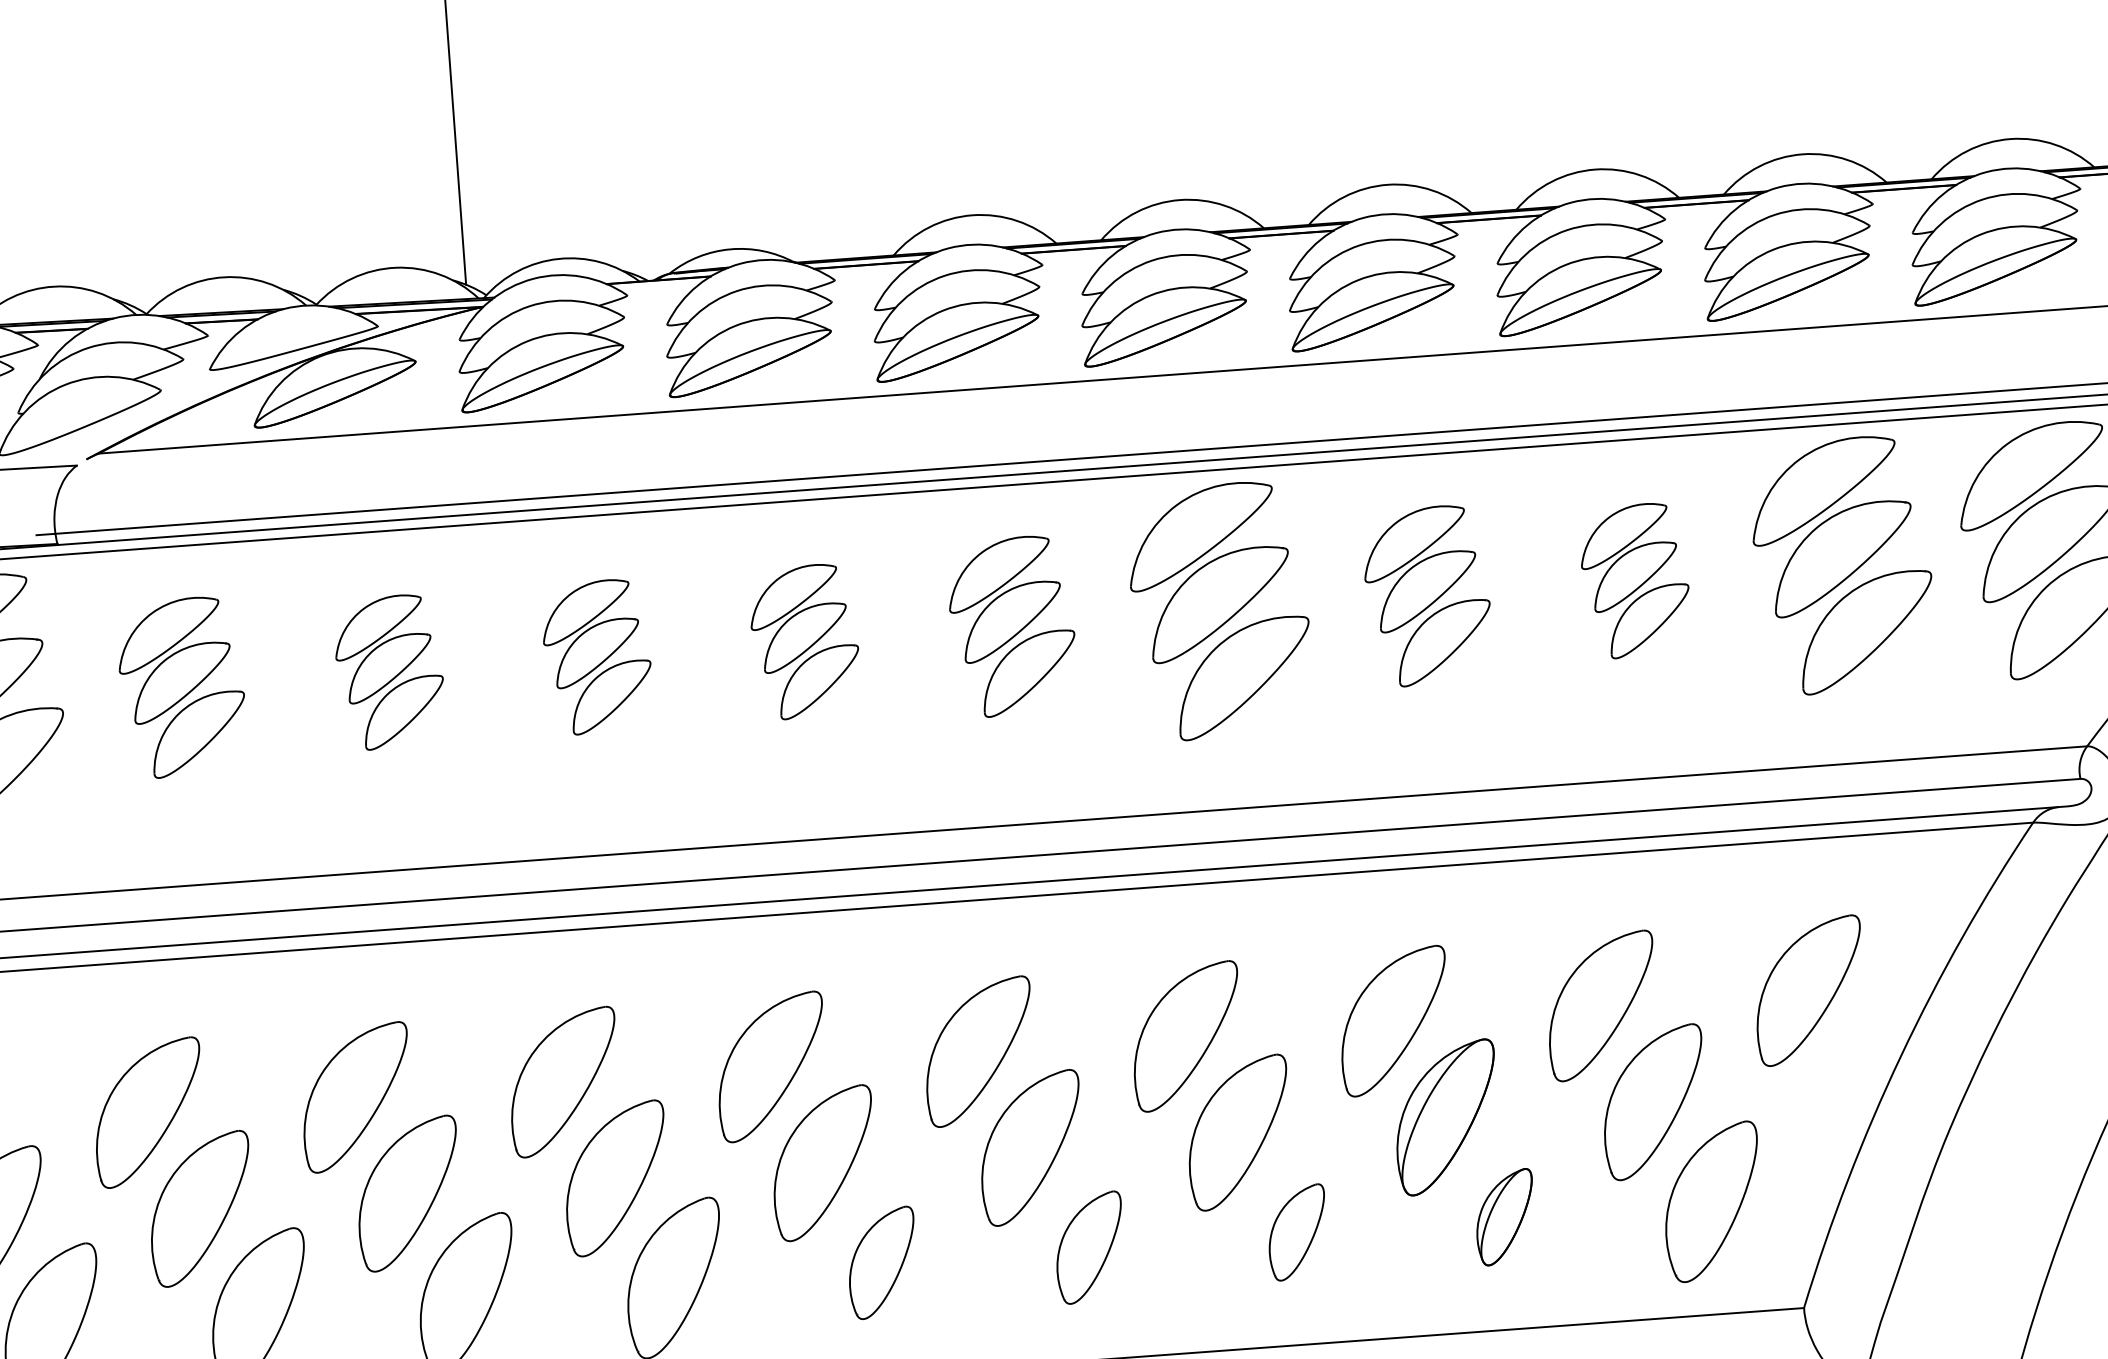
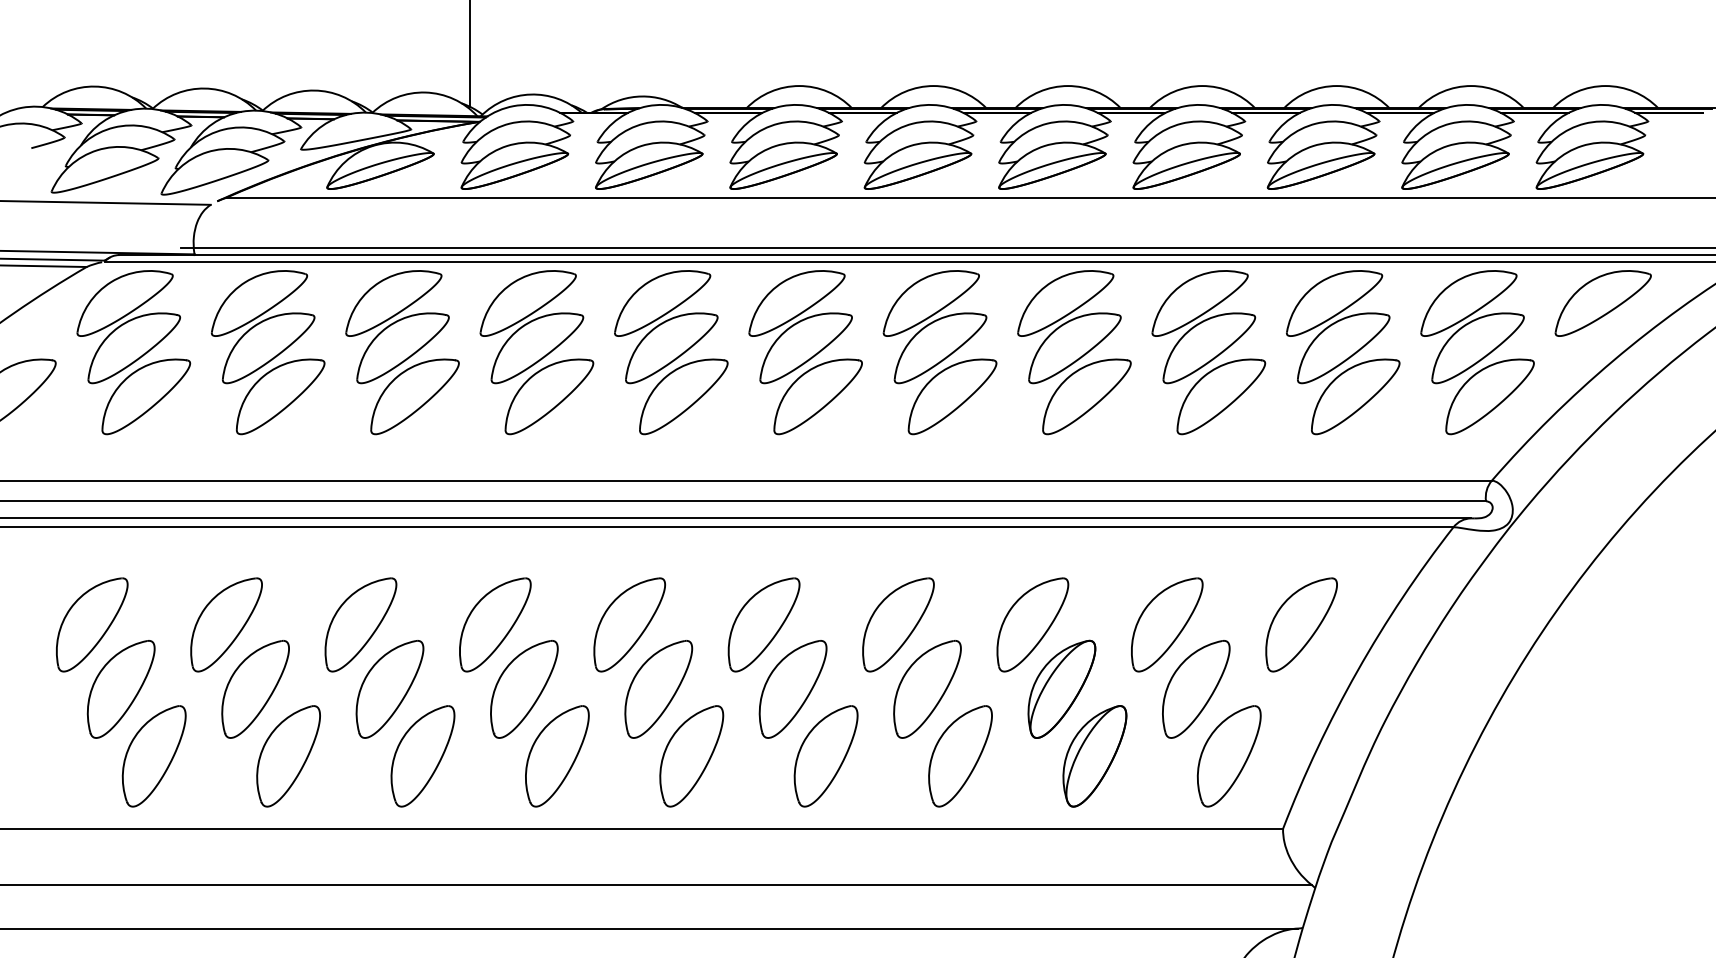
part: (1634, 580) -> (1208, 352), size x1.67
part: (1427, 595) -> (1074, 352), size x1.43
part: (1012, 626) -> (805, 352), size x1.43
part: (805, 641) -> (671, 352), size x1.67
part: (596, 656) -> (536, 352), size x1.67
part: (389, 671) -> (402, 352), size x1.67
part: (181, 687) -> (267, 352), size x1.43
part: (1504, 1217) -> (1094, 756), size x1.67
part: (1297, 1232) -> (960, 756), size x1.67
part: (1089, 1248) -> (825, 756), size x1.43
part: (882, 1263) -> (691, 756), size x1.43

